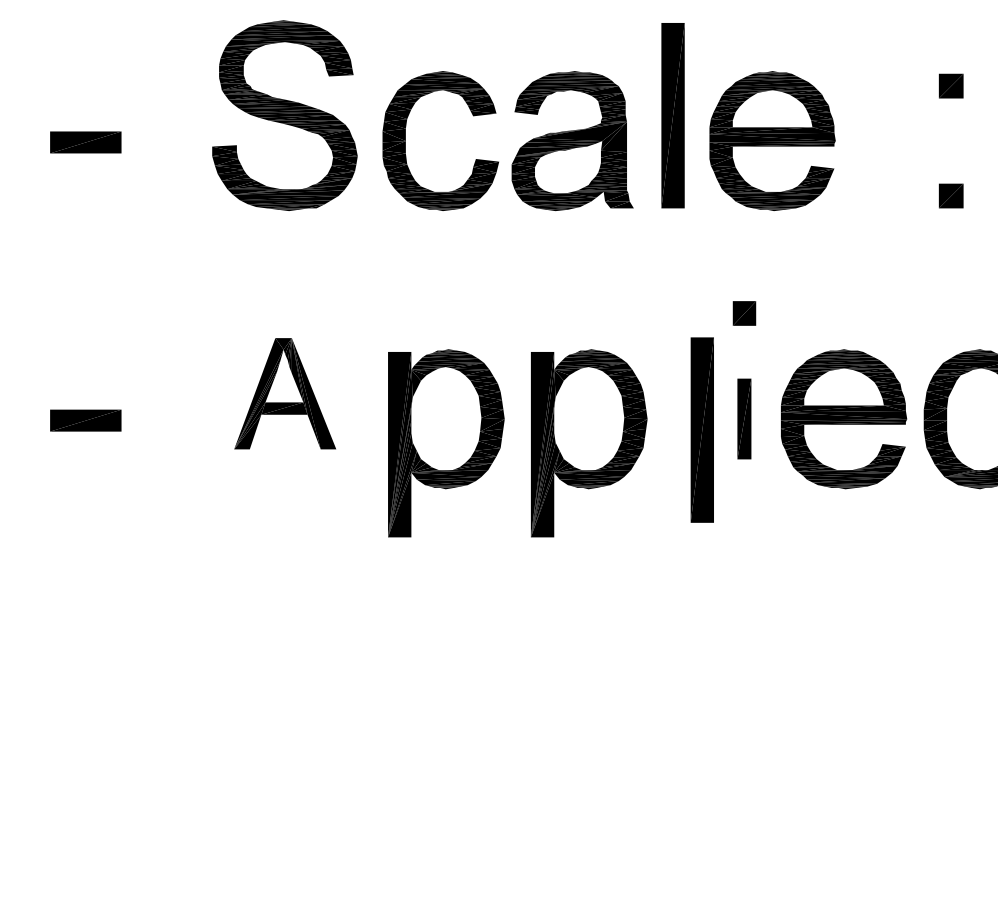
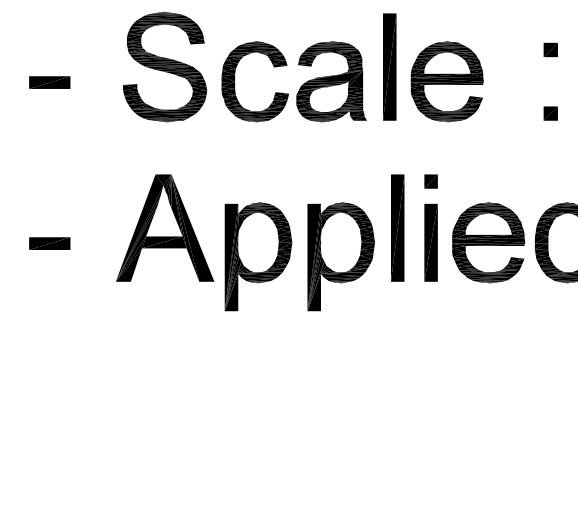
part: (285, 392) -> (165, 227), size x1.67
part: (743, 418) -> (430, 242), size x1.67
part: (701, 429) -> (397, 227), moved

